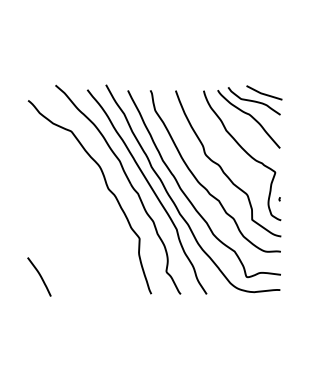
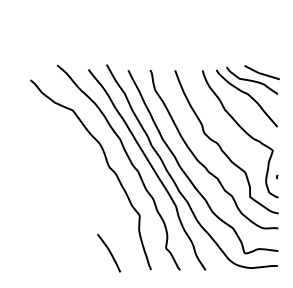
curve: (39, 276) -> (109, 252), moved

